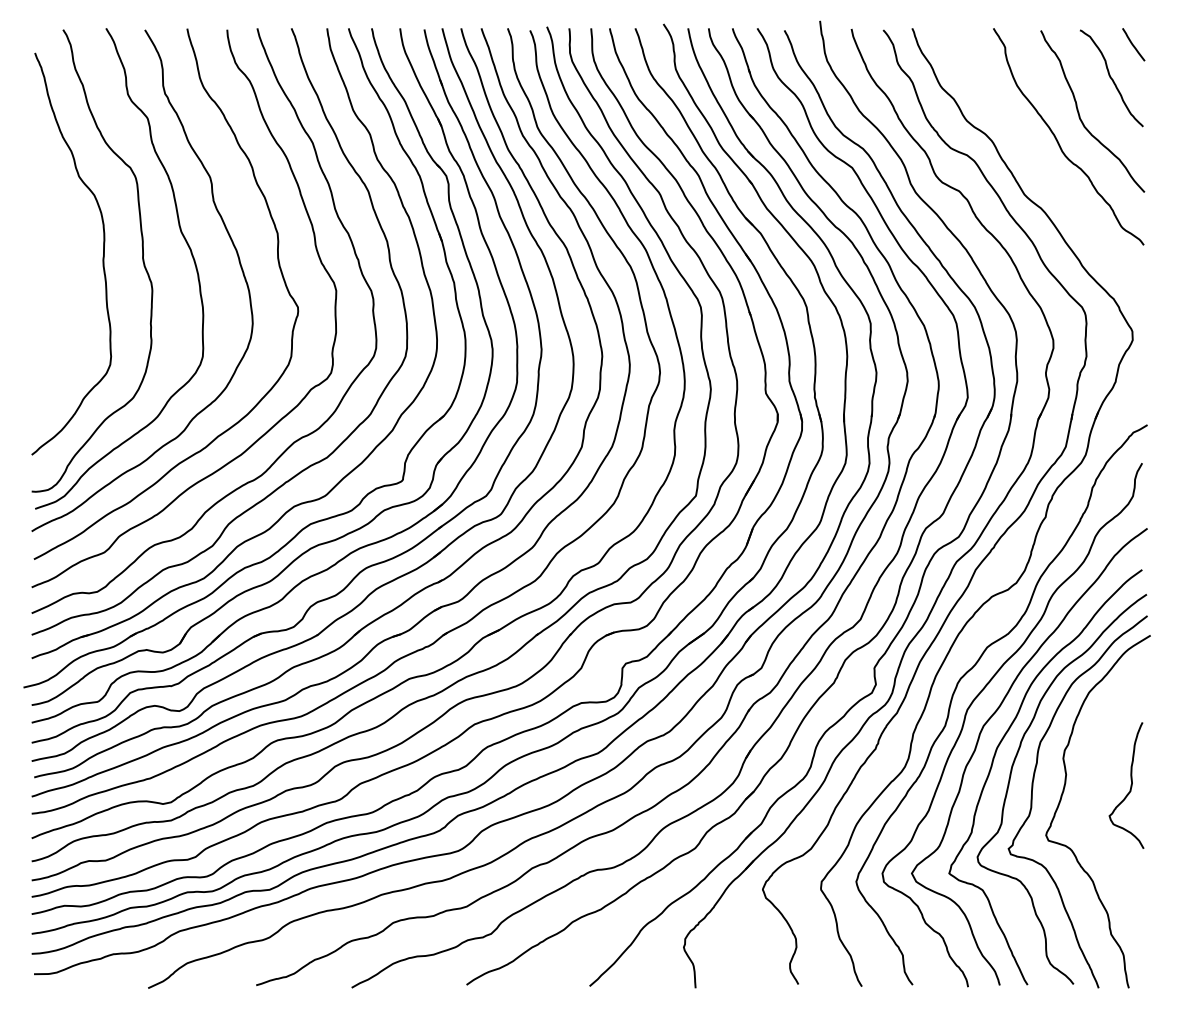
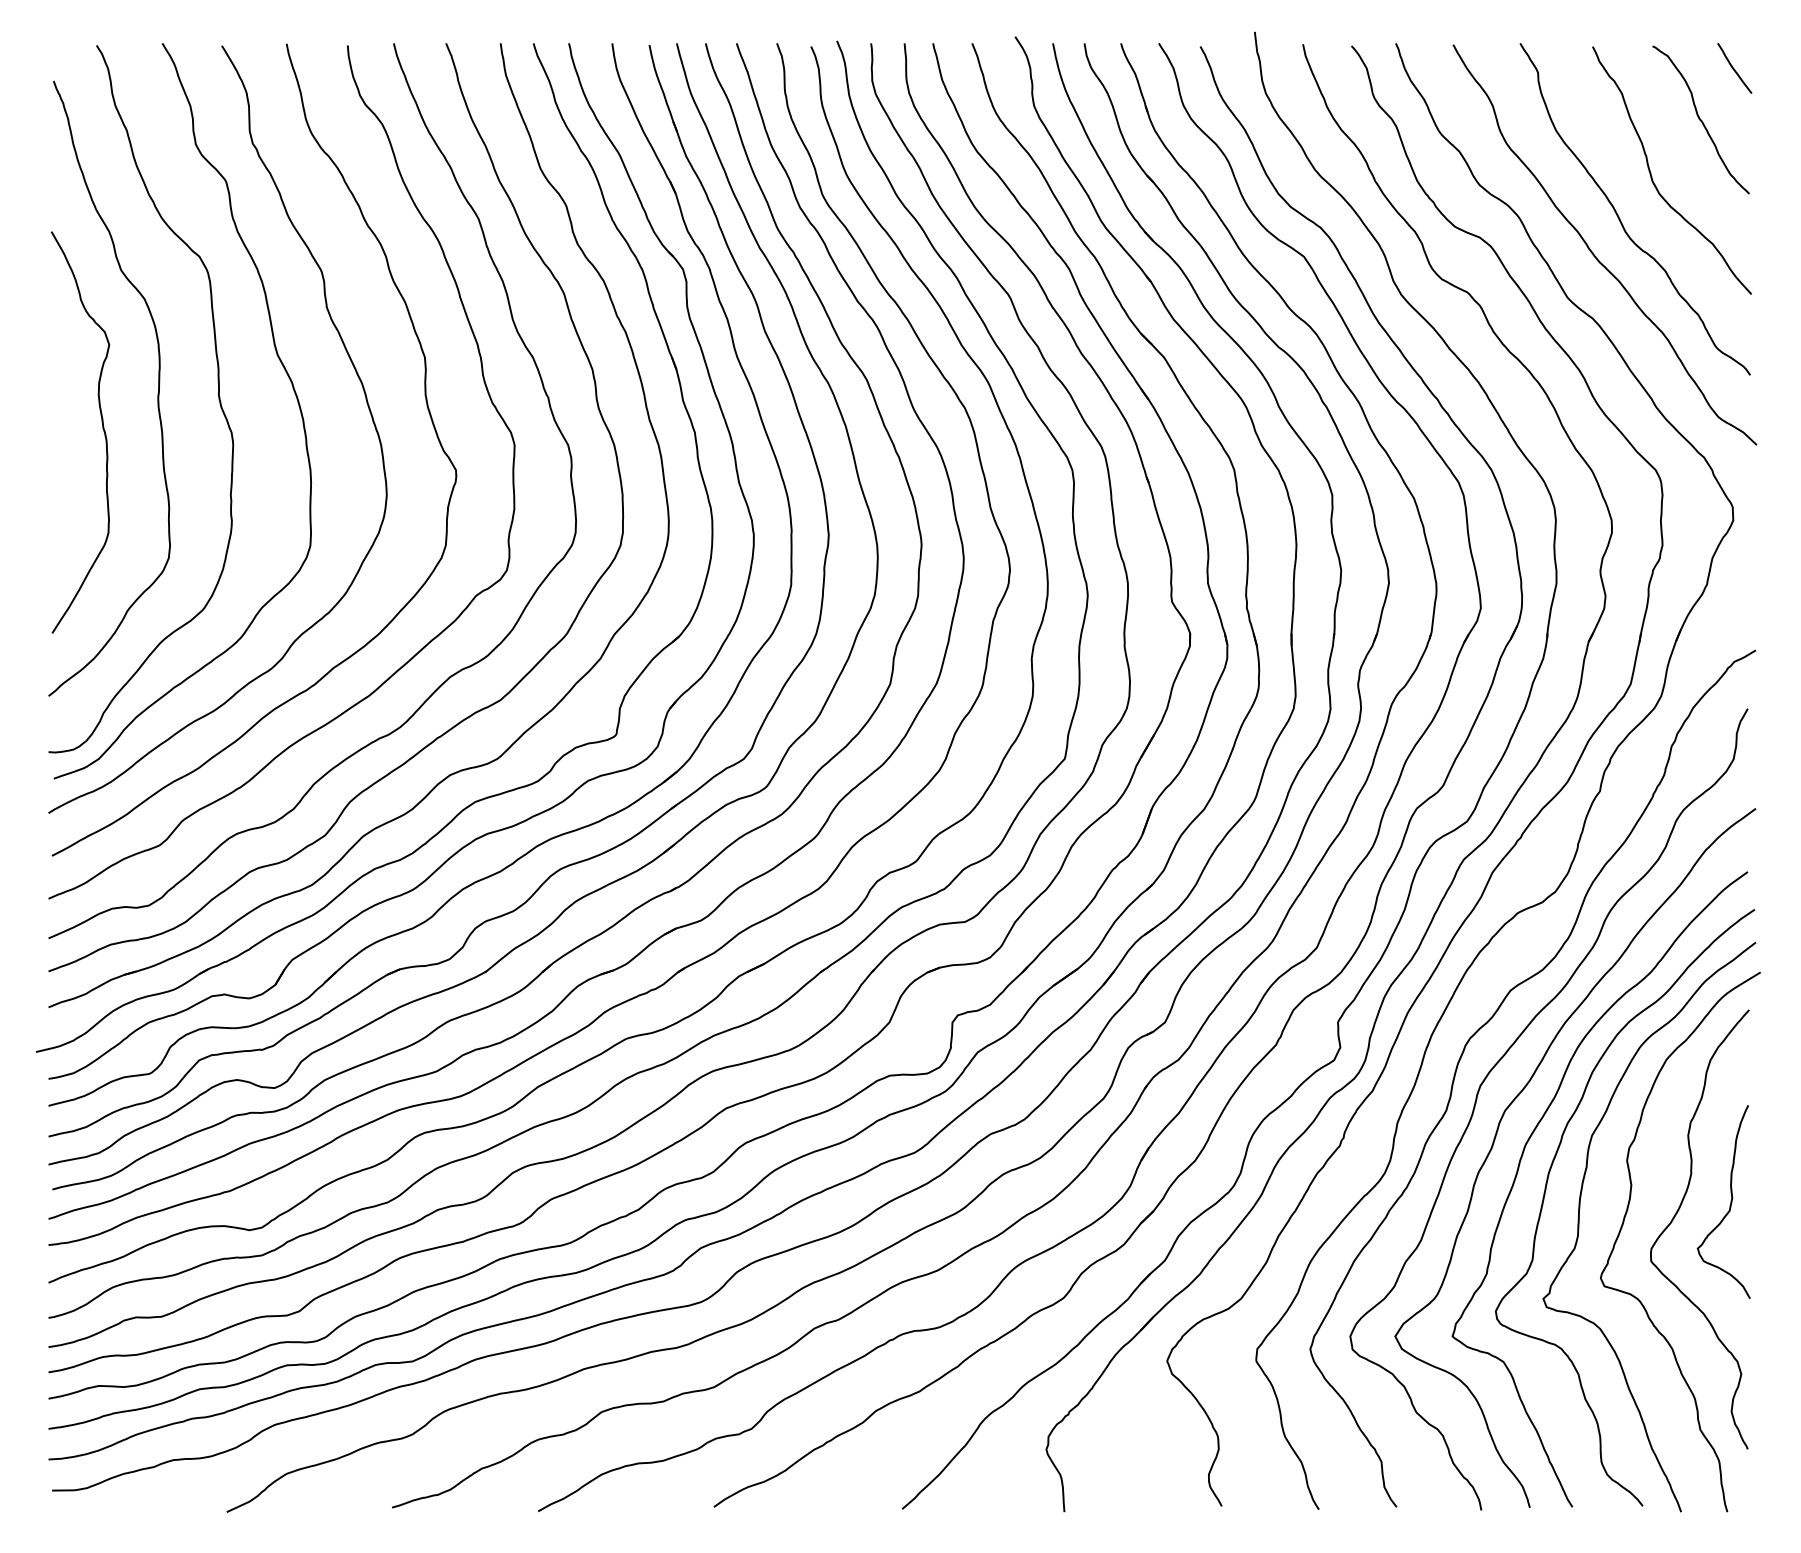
curve: (1041, 164) -> (1593, 251), added
curve: (66, 280) -> (101, 429), added
curve: (1095, 795) -> (1676, 1217), added

